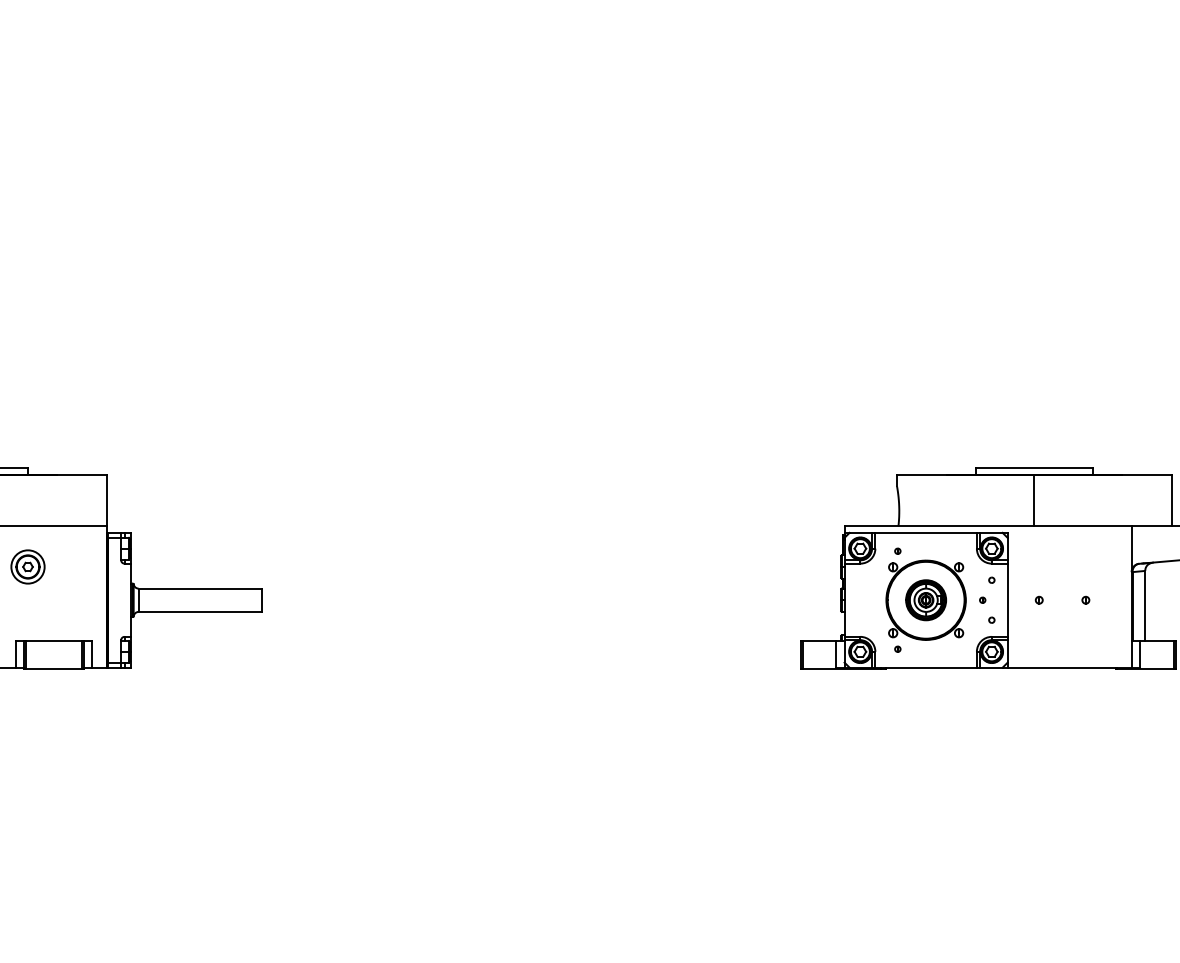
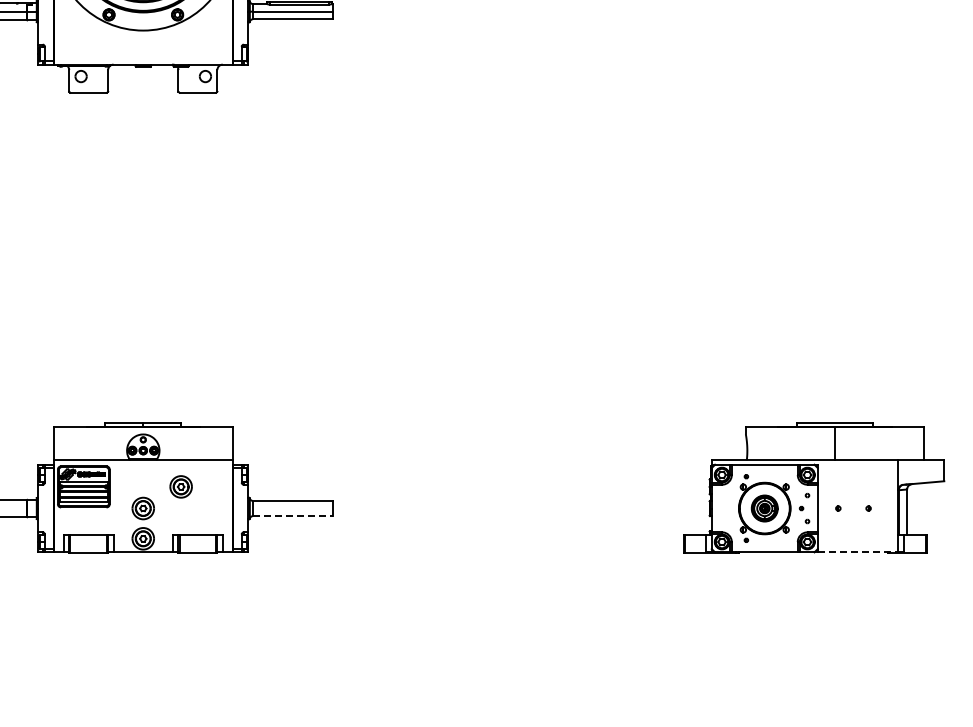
line: (200, 612) -> (293, 516), solid -> dashed
line: (1070, 667) -> (858, 552), solid -> dashed

